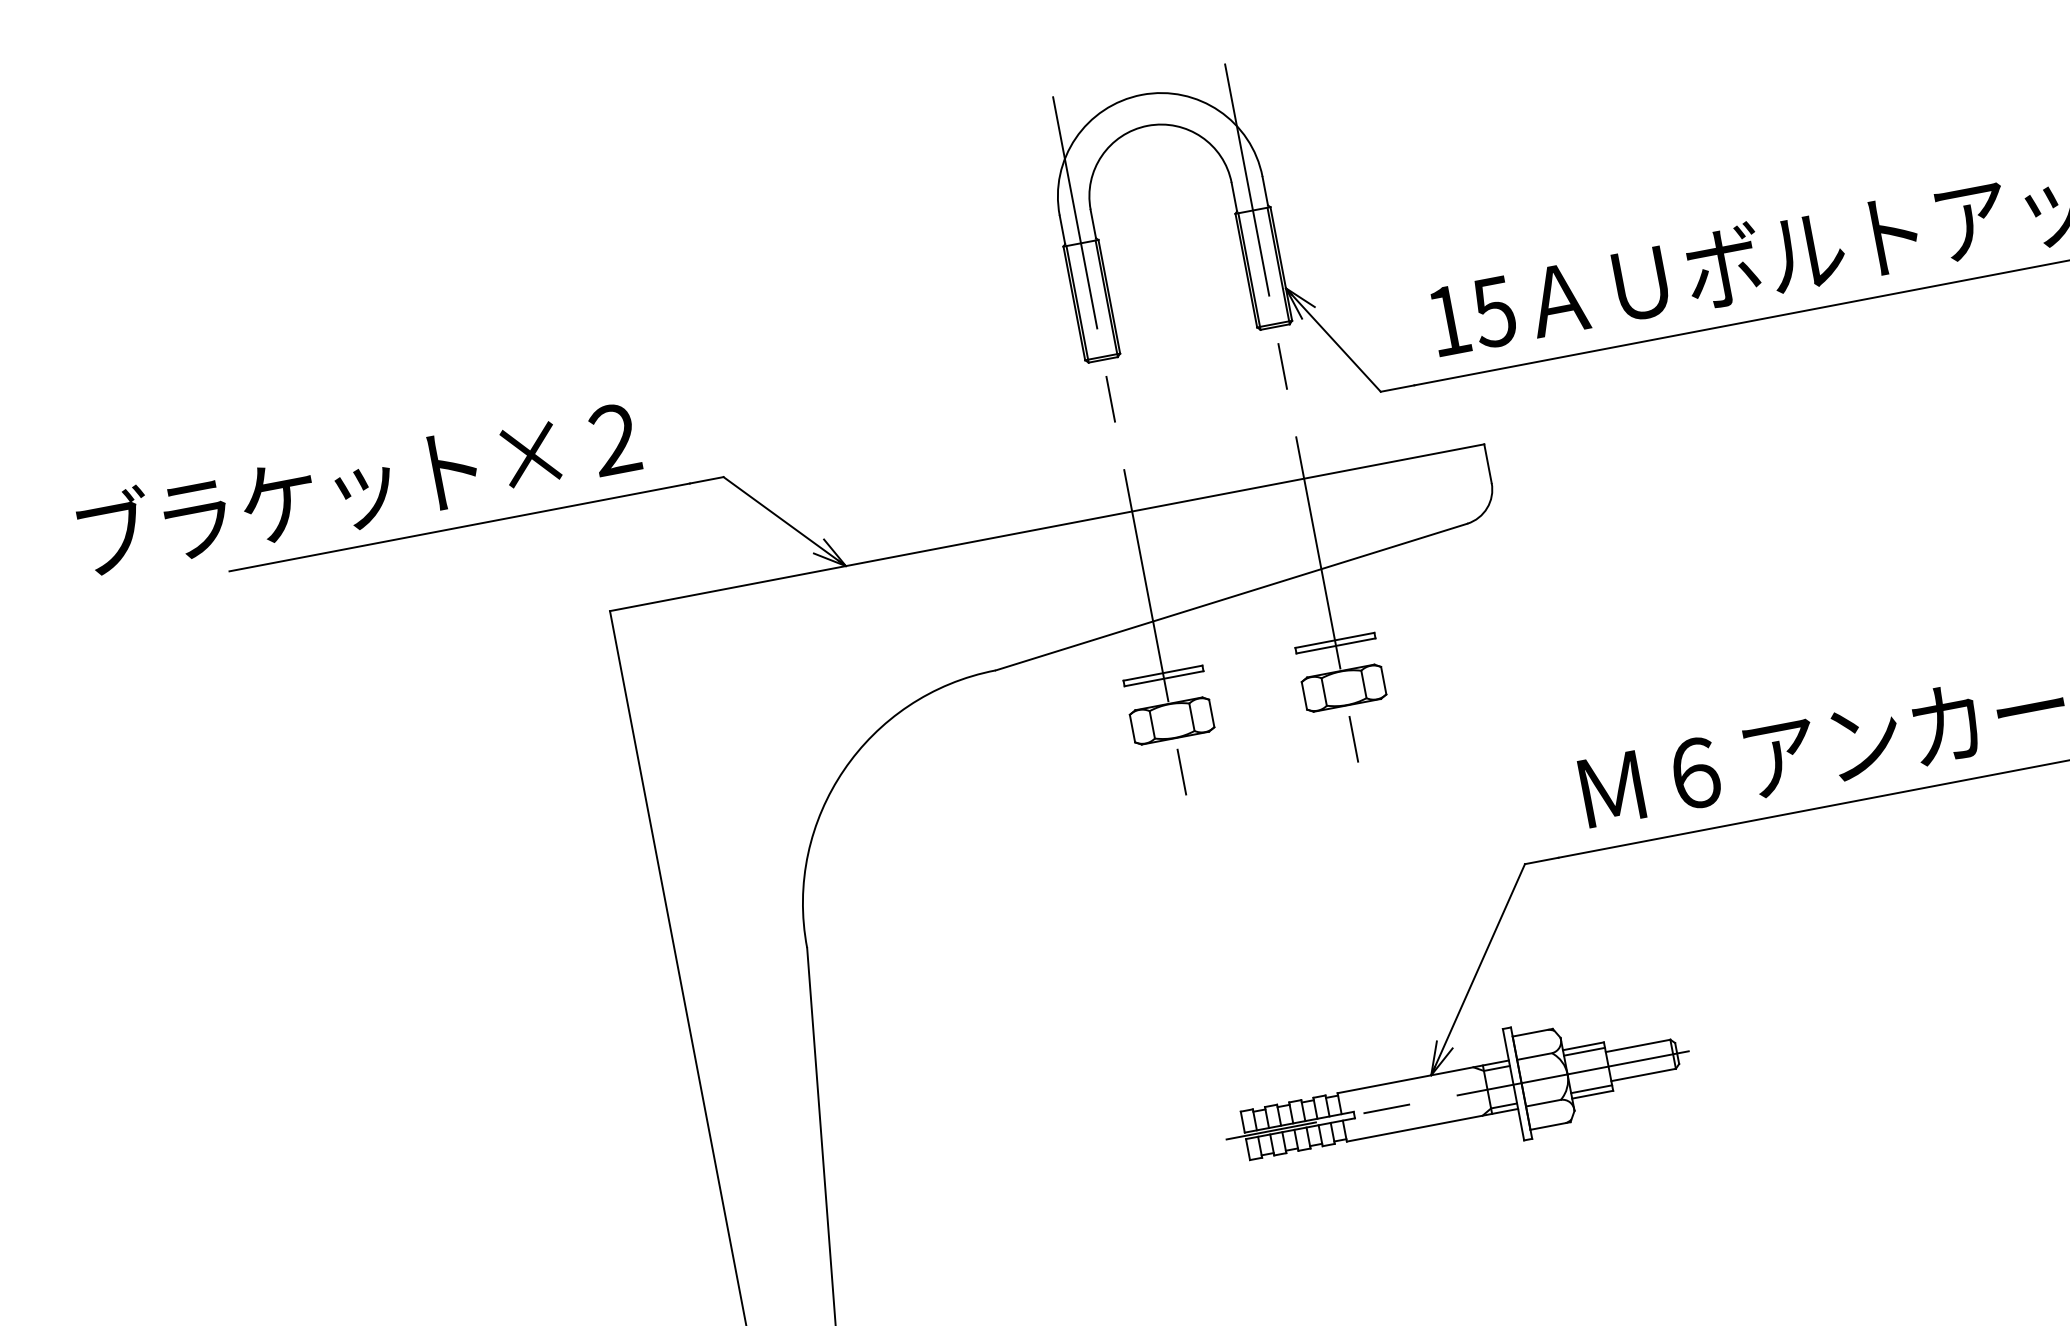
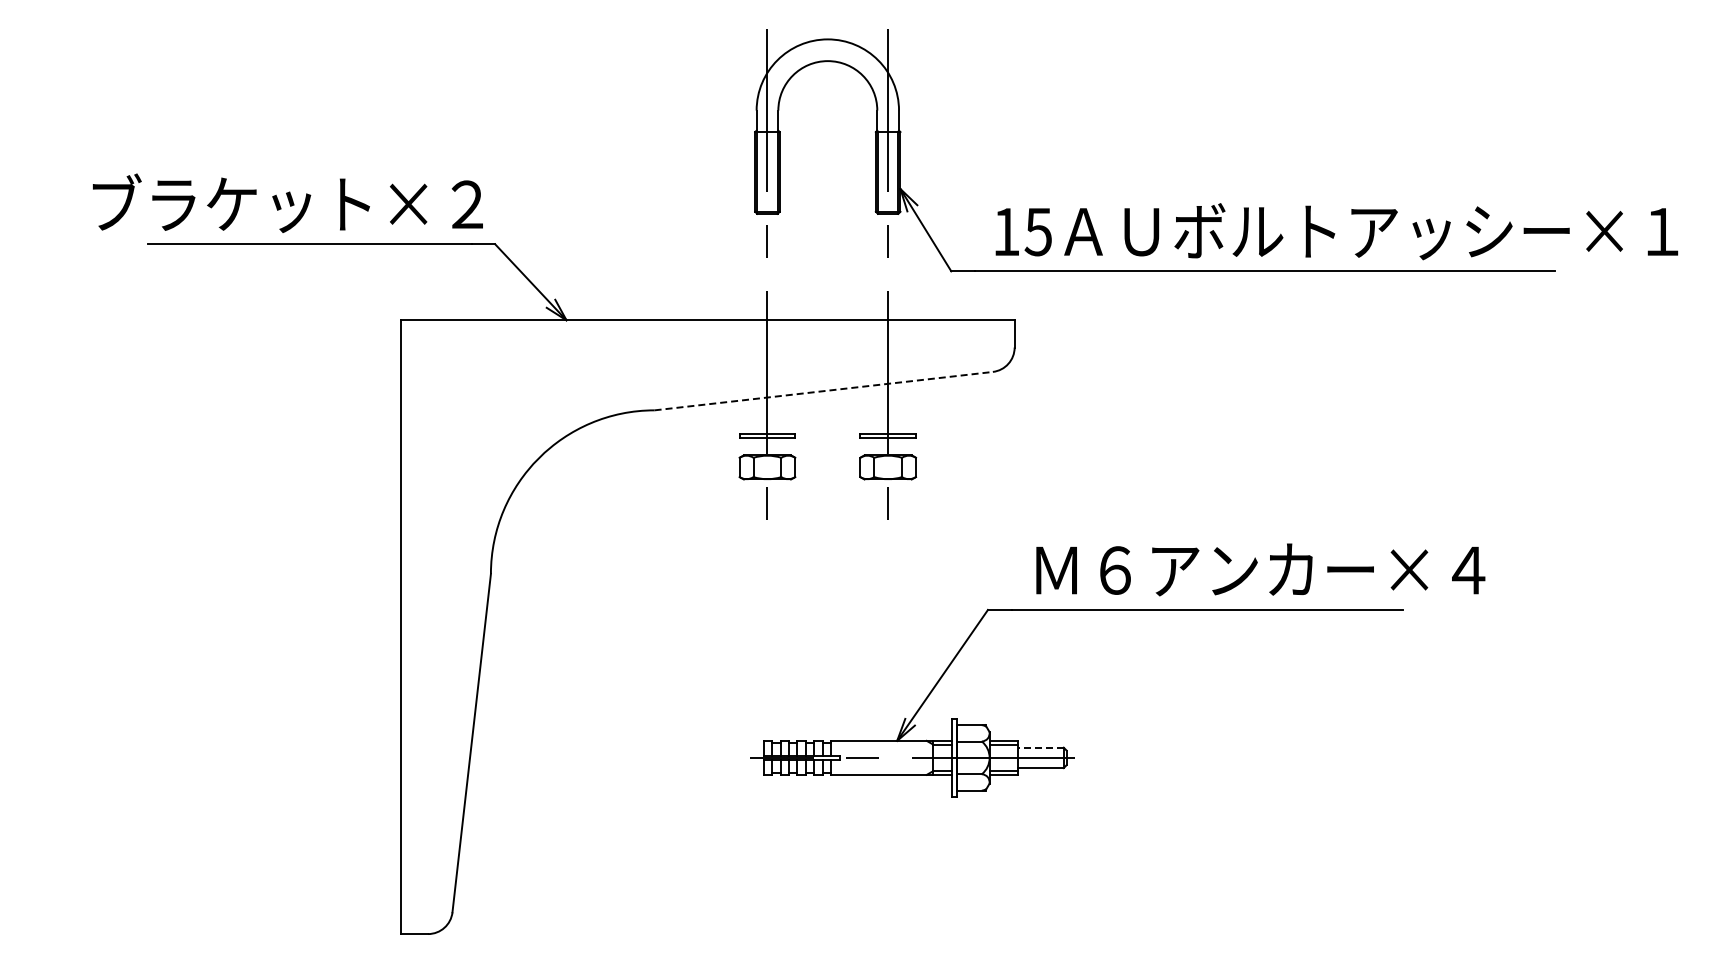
text: (358, 485) -> (287, 202), moved
line: (1232, 597) -> (824, 391), solid -> dashed
line: (1638, 1045) -> (1041, 747), solid -> dashed

